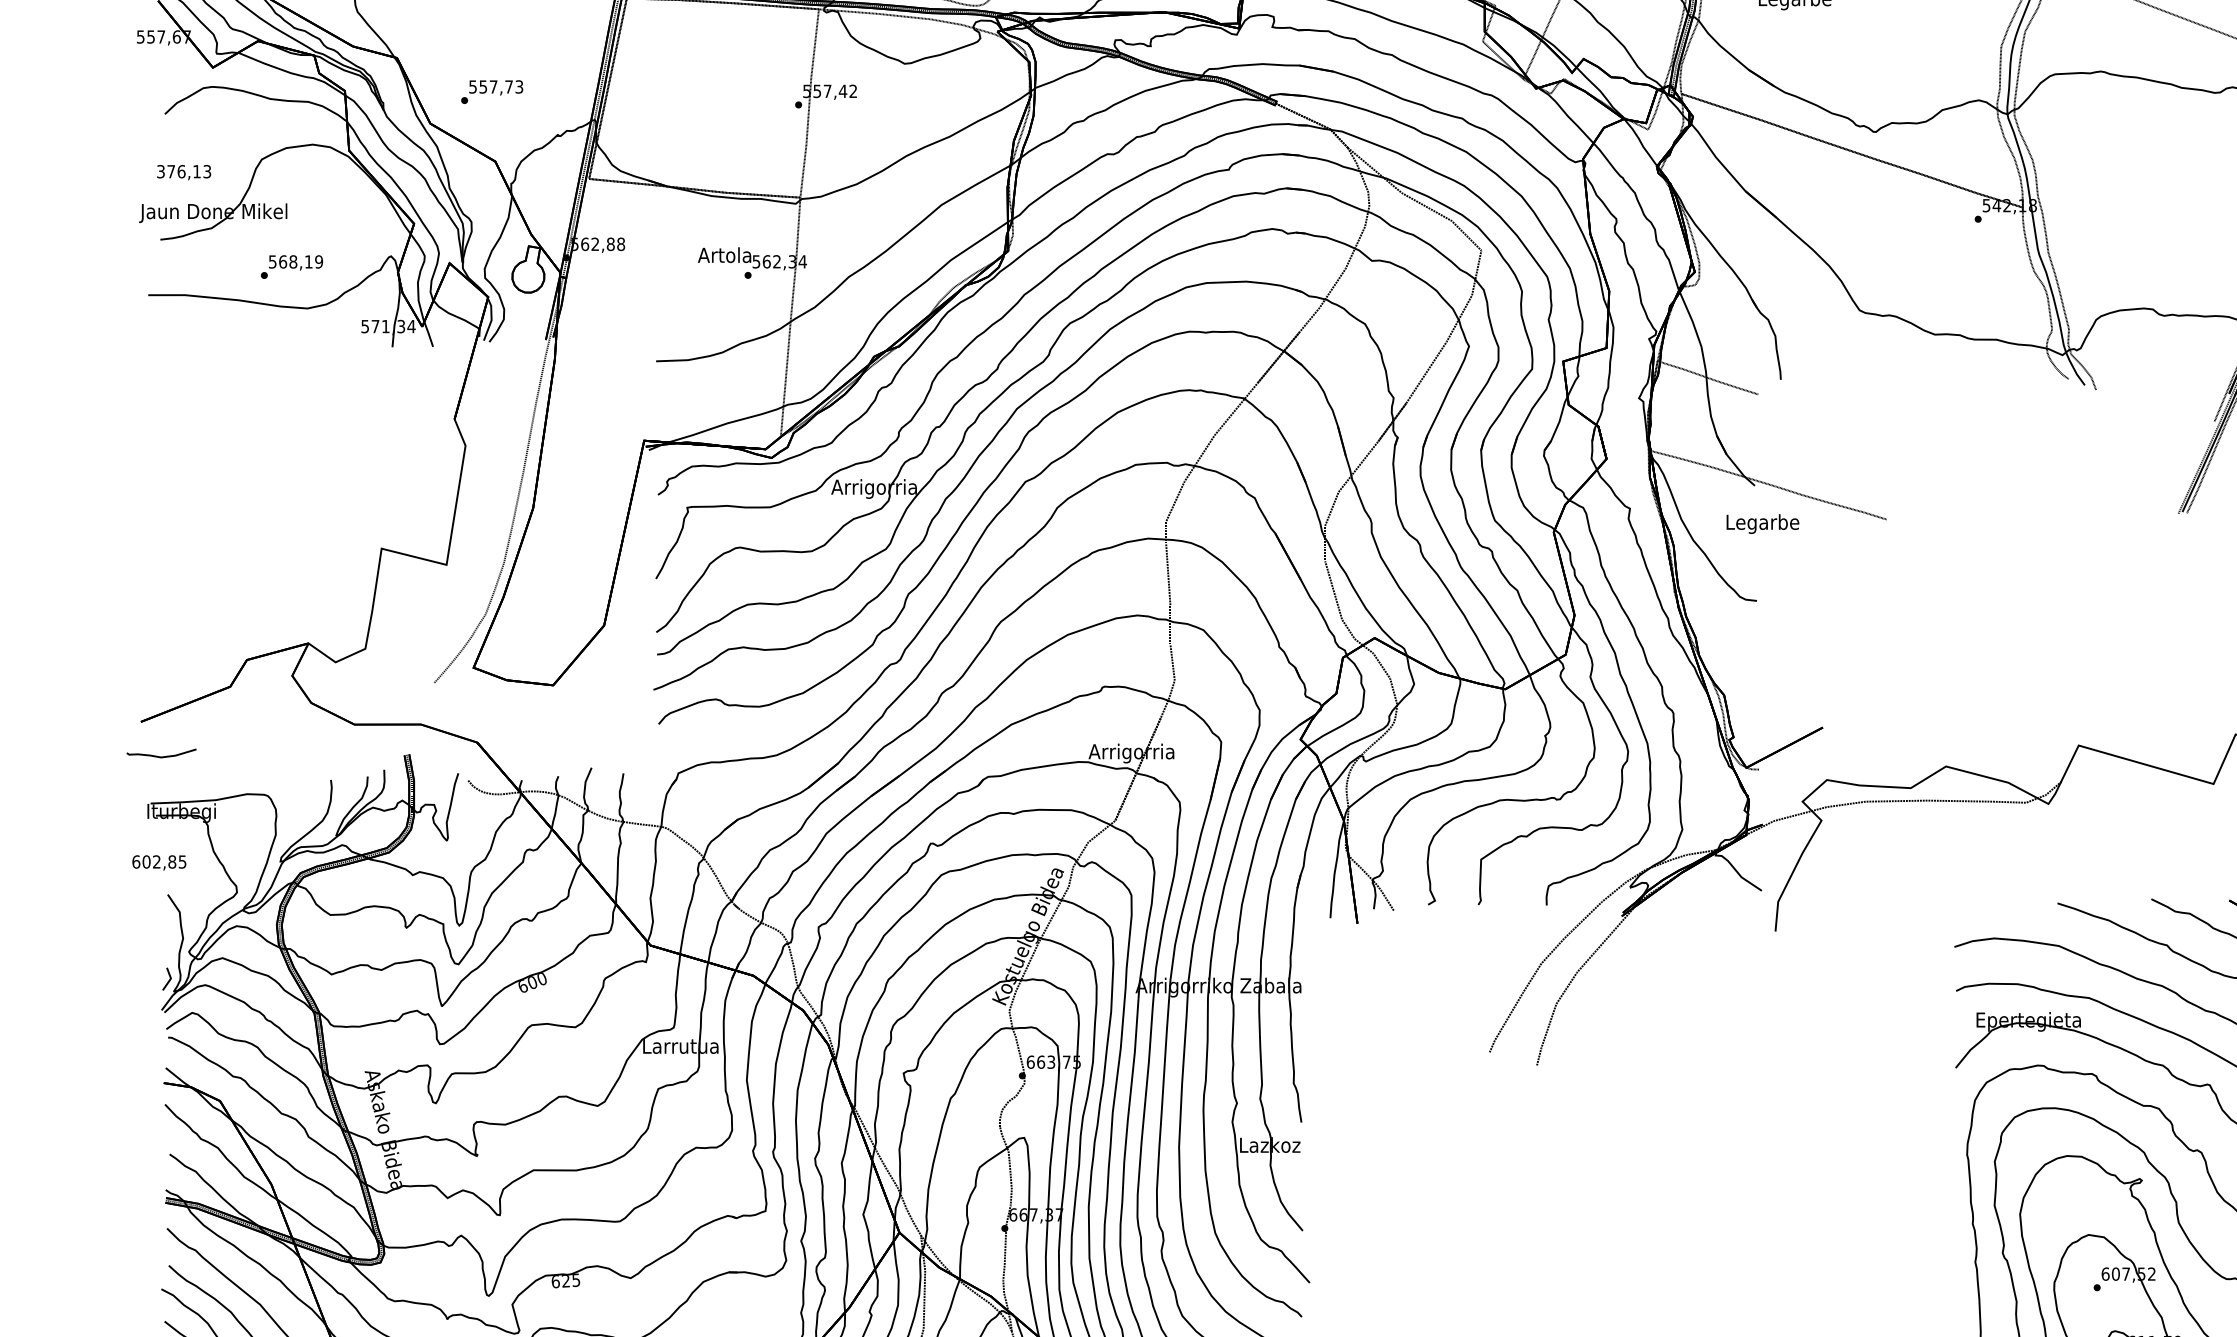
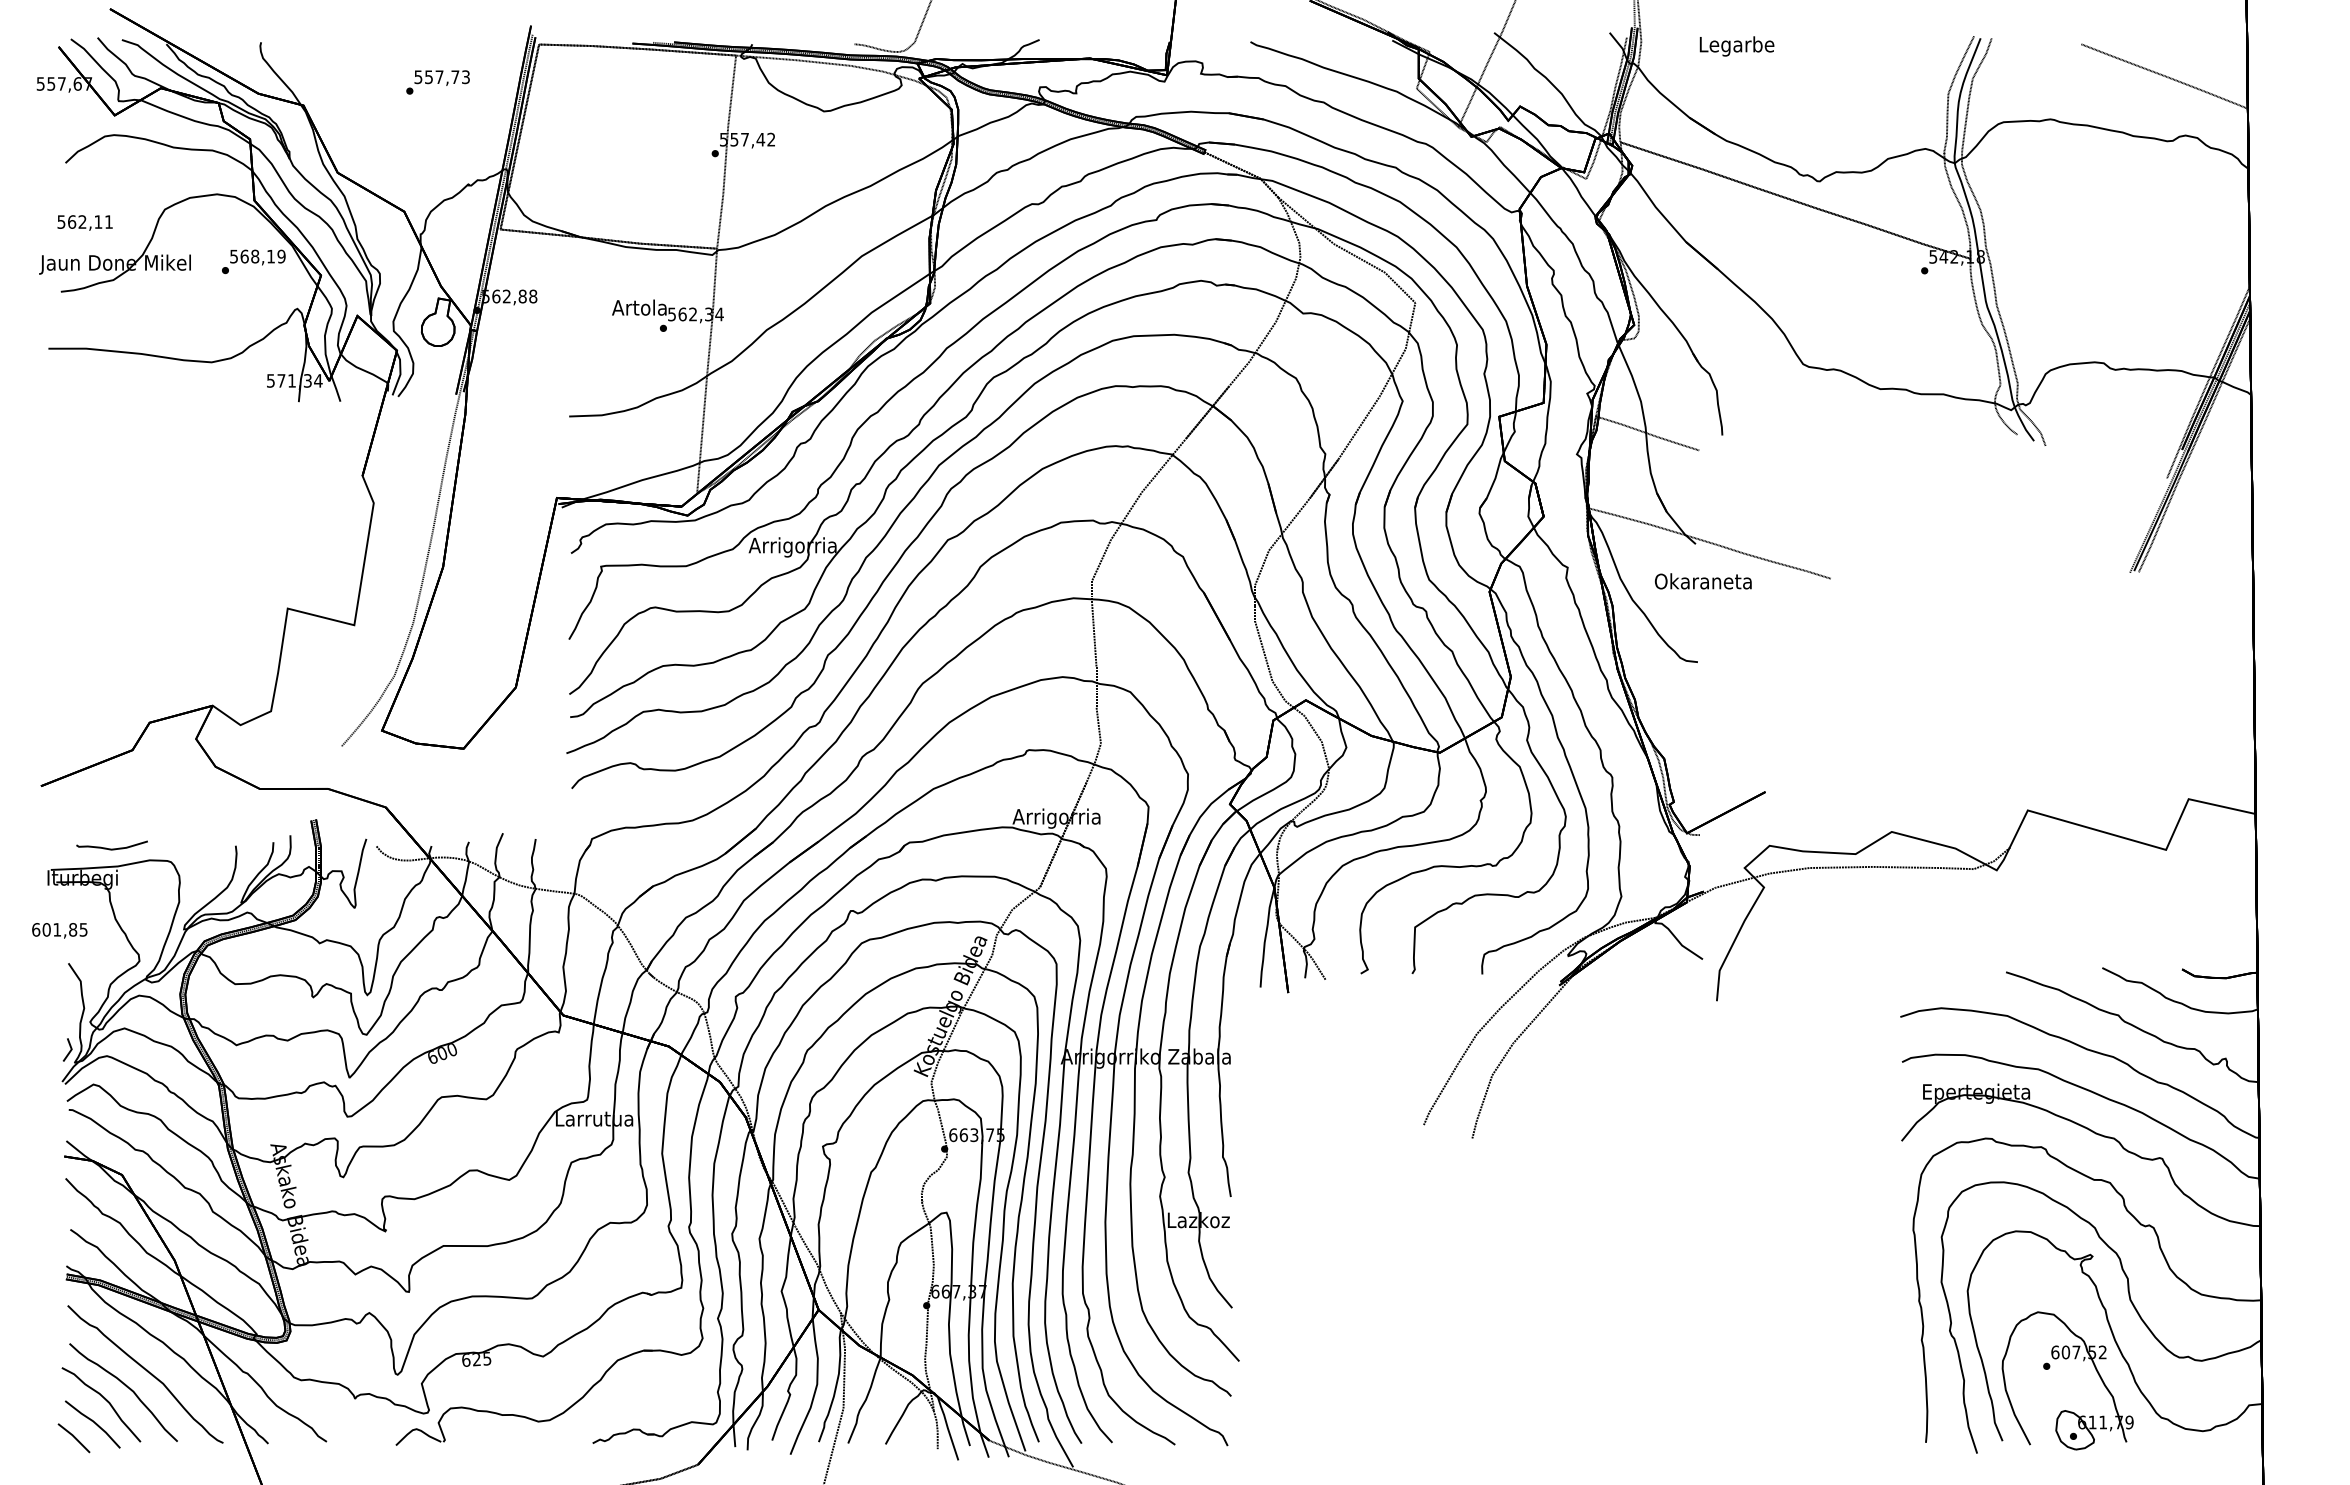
text: (491, 92) -> (437, 82), moved
text: (183, 171) -> (84, 221), 376,13 -> 562,11
text: (291, 266) -> (253, 261), moved
text: (1761, 524) -> (1702, 583), Legarbe -> Okaraneta
curve: (160, 756) -> (111, 848), moved
text: (156, 861) -> (56, 929), 602,85 -> 601,85

